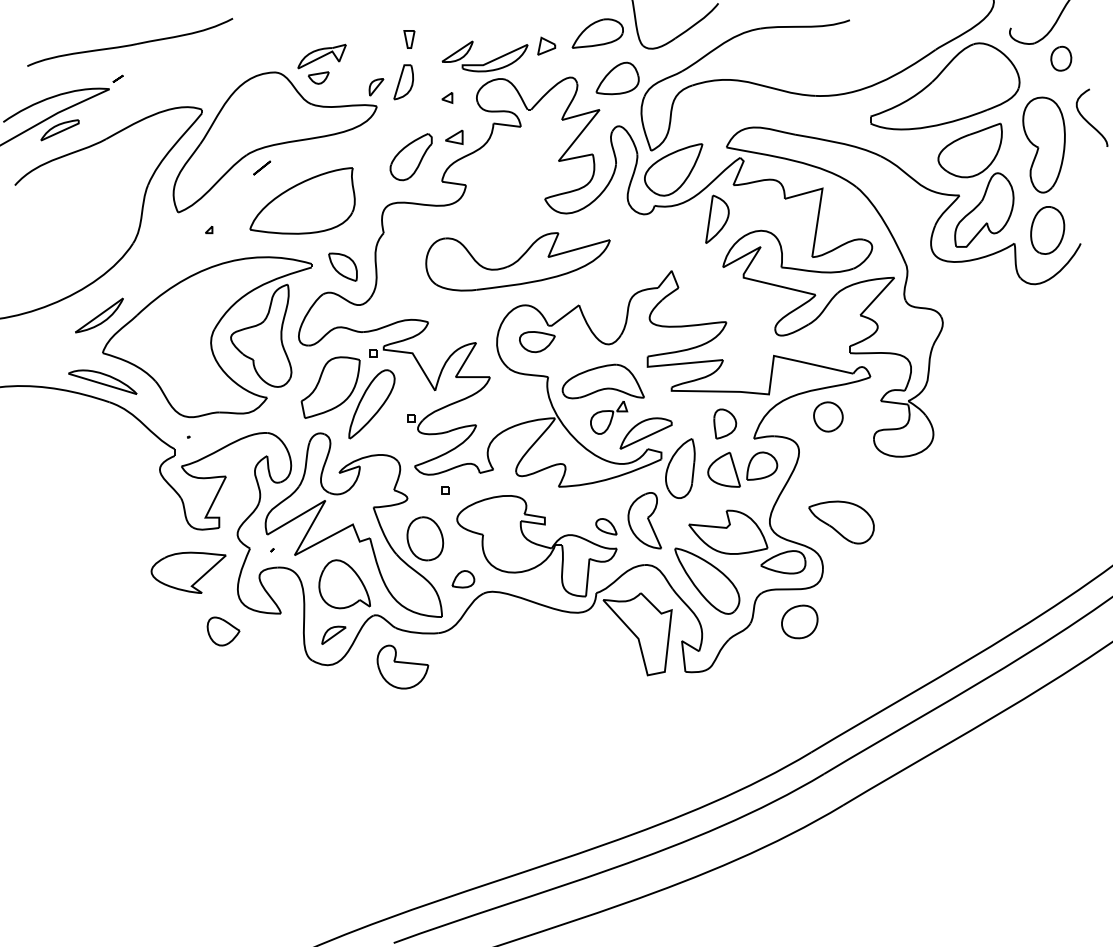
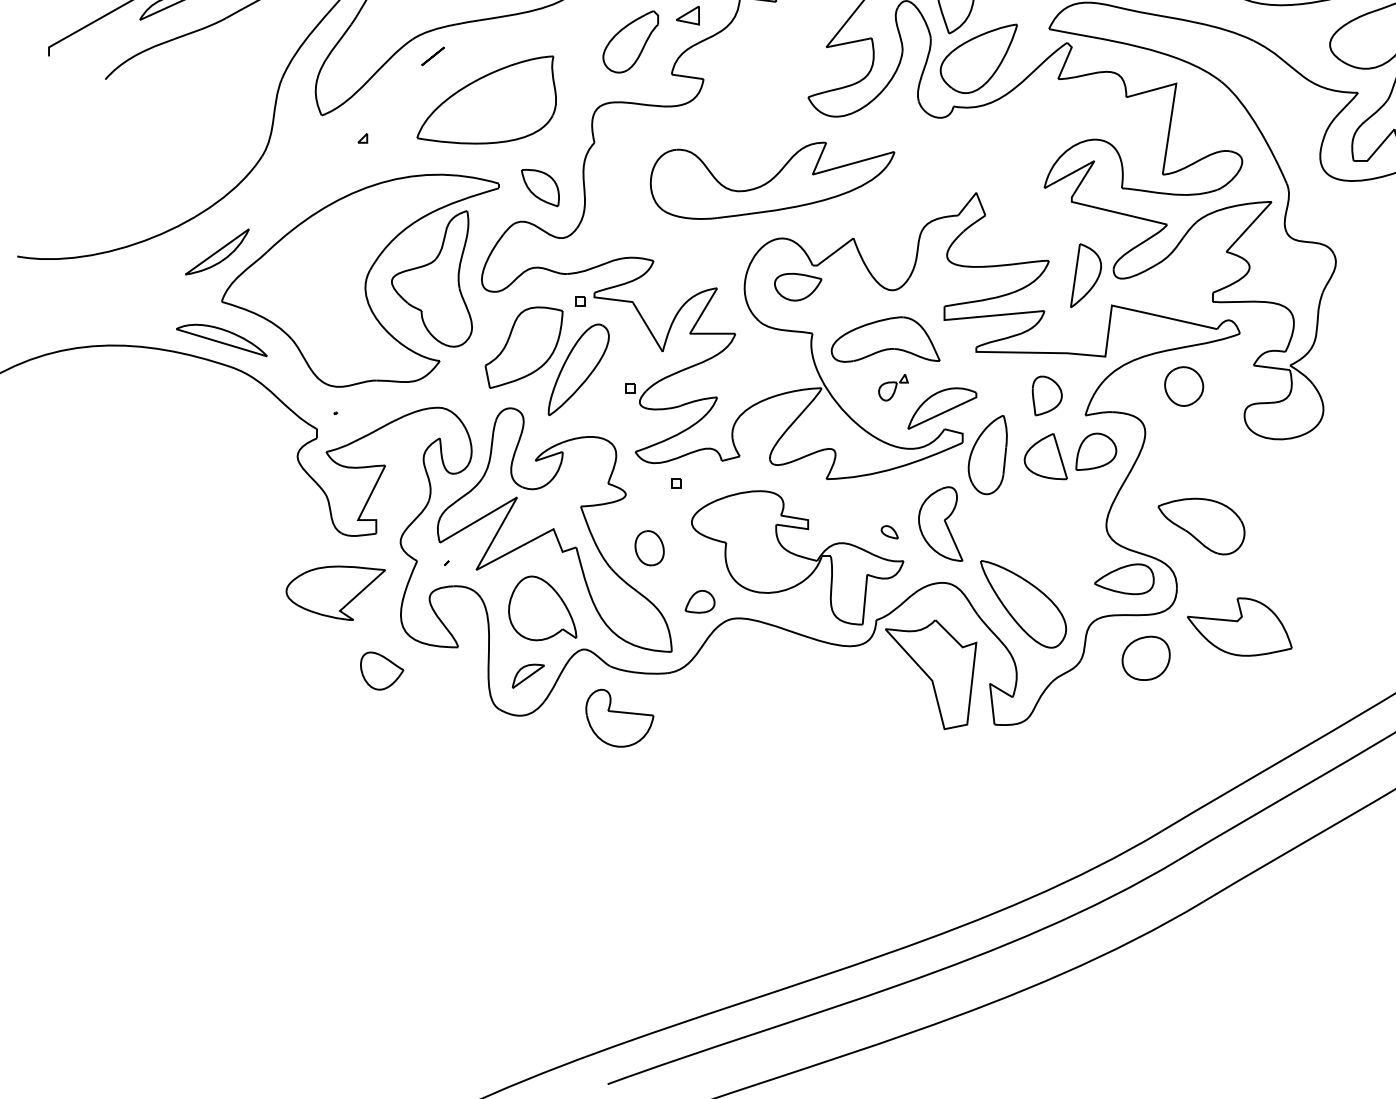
part: (717, 218) -> (1086, 274), moved
part: (609, 417) -> (893, 387), size x0.6
part: (606, 526) -> (889, 531), size x0.6
part: (728, 531) -> (1239, 625), moved
part: (425, 538) -> (649, 547), size x0.6

